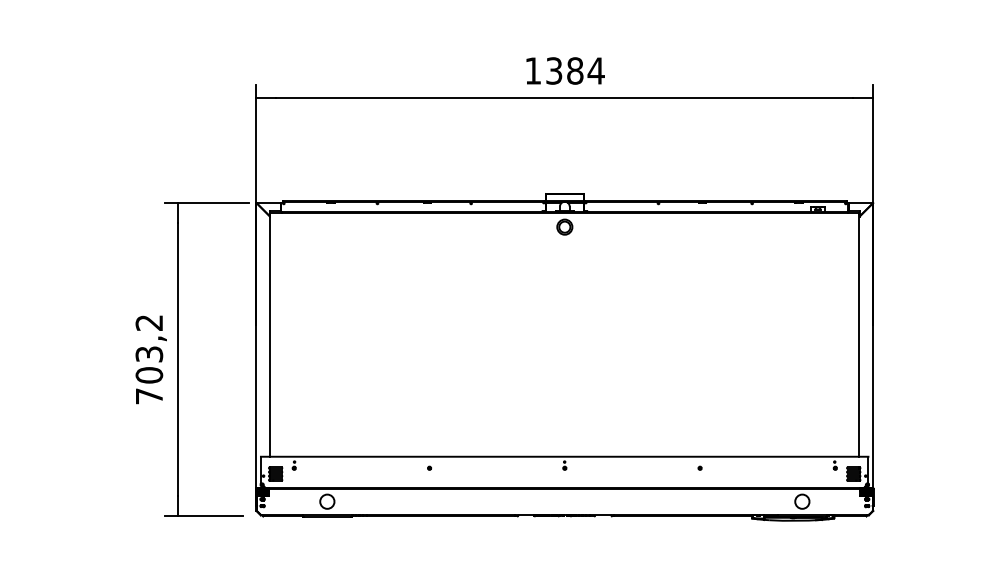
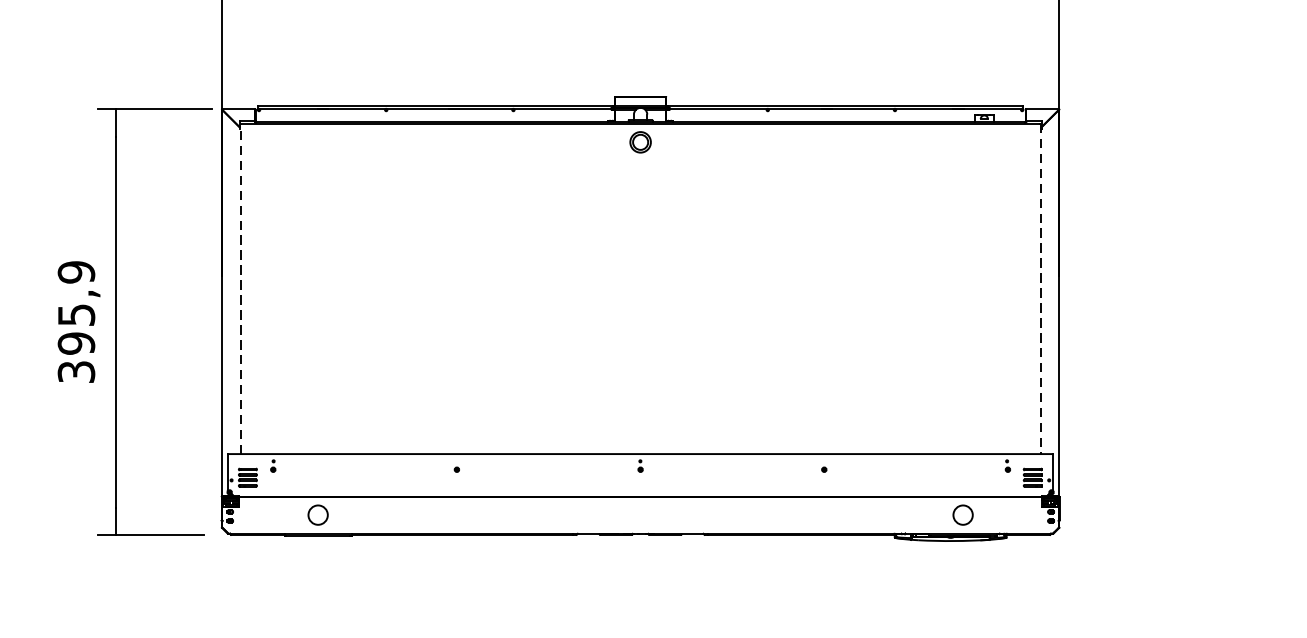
line: (270, 335) -> (240, 289), solid -> dashed
line: (859, 335) -> (1040, 289), solid -> dashed
text: (149, 359) -> (76, 322), 703,2 -> 395,9

